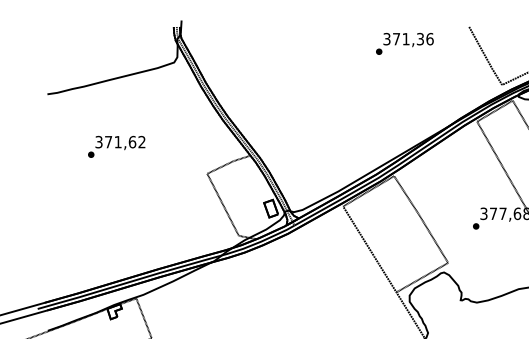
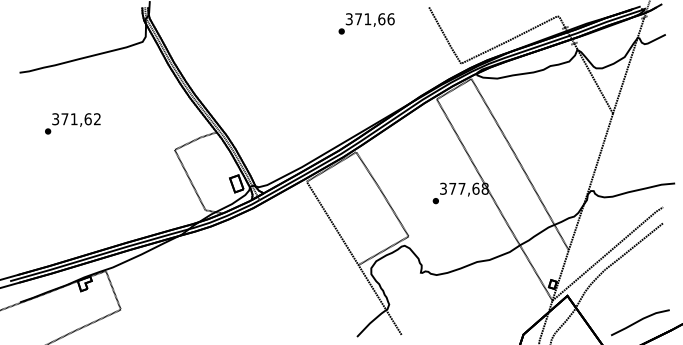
text: (420, 39) -> (381, 19), 371,36 -> 371,66
text: (116, 146) -> (72, 123), moved

